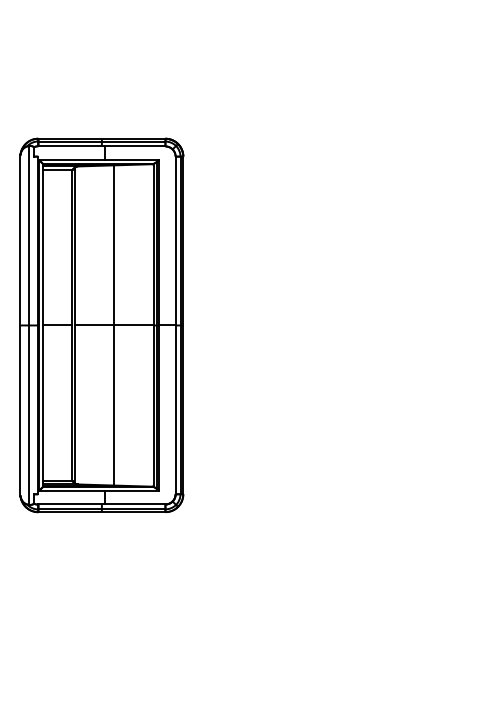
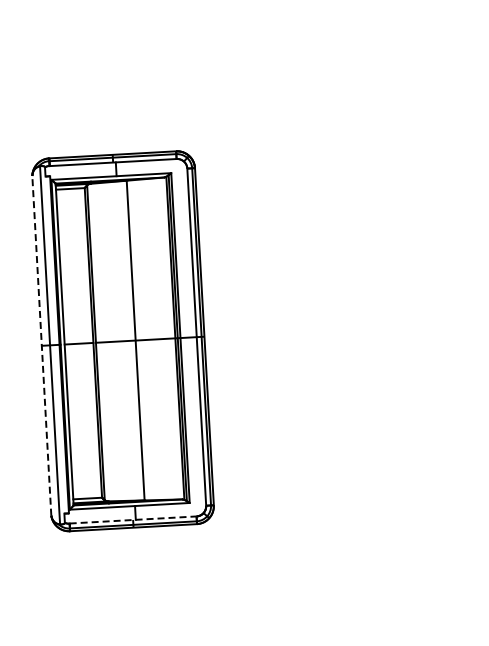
line: (20, 324) -> (41, 344), solid -> dashed
line: (101, 504) -> (132, 520), solid -> dashed

